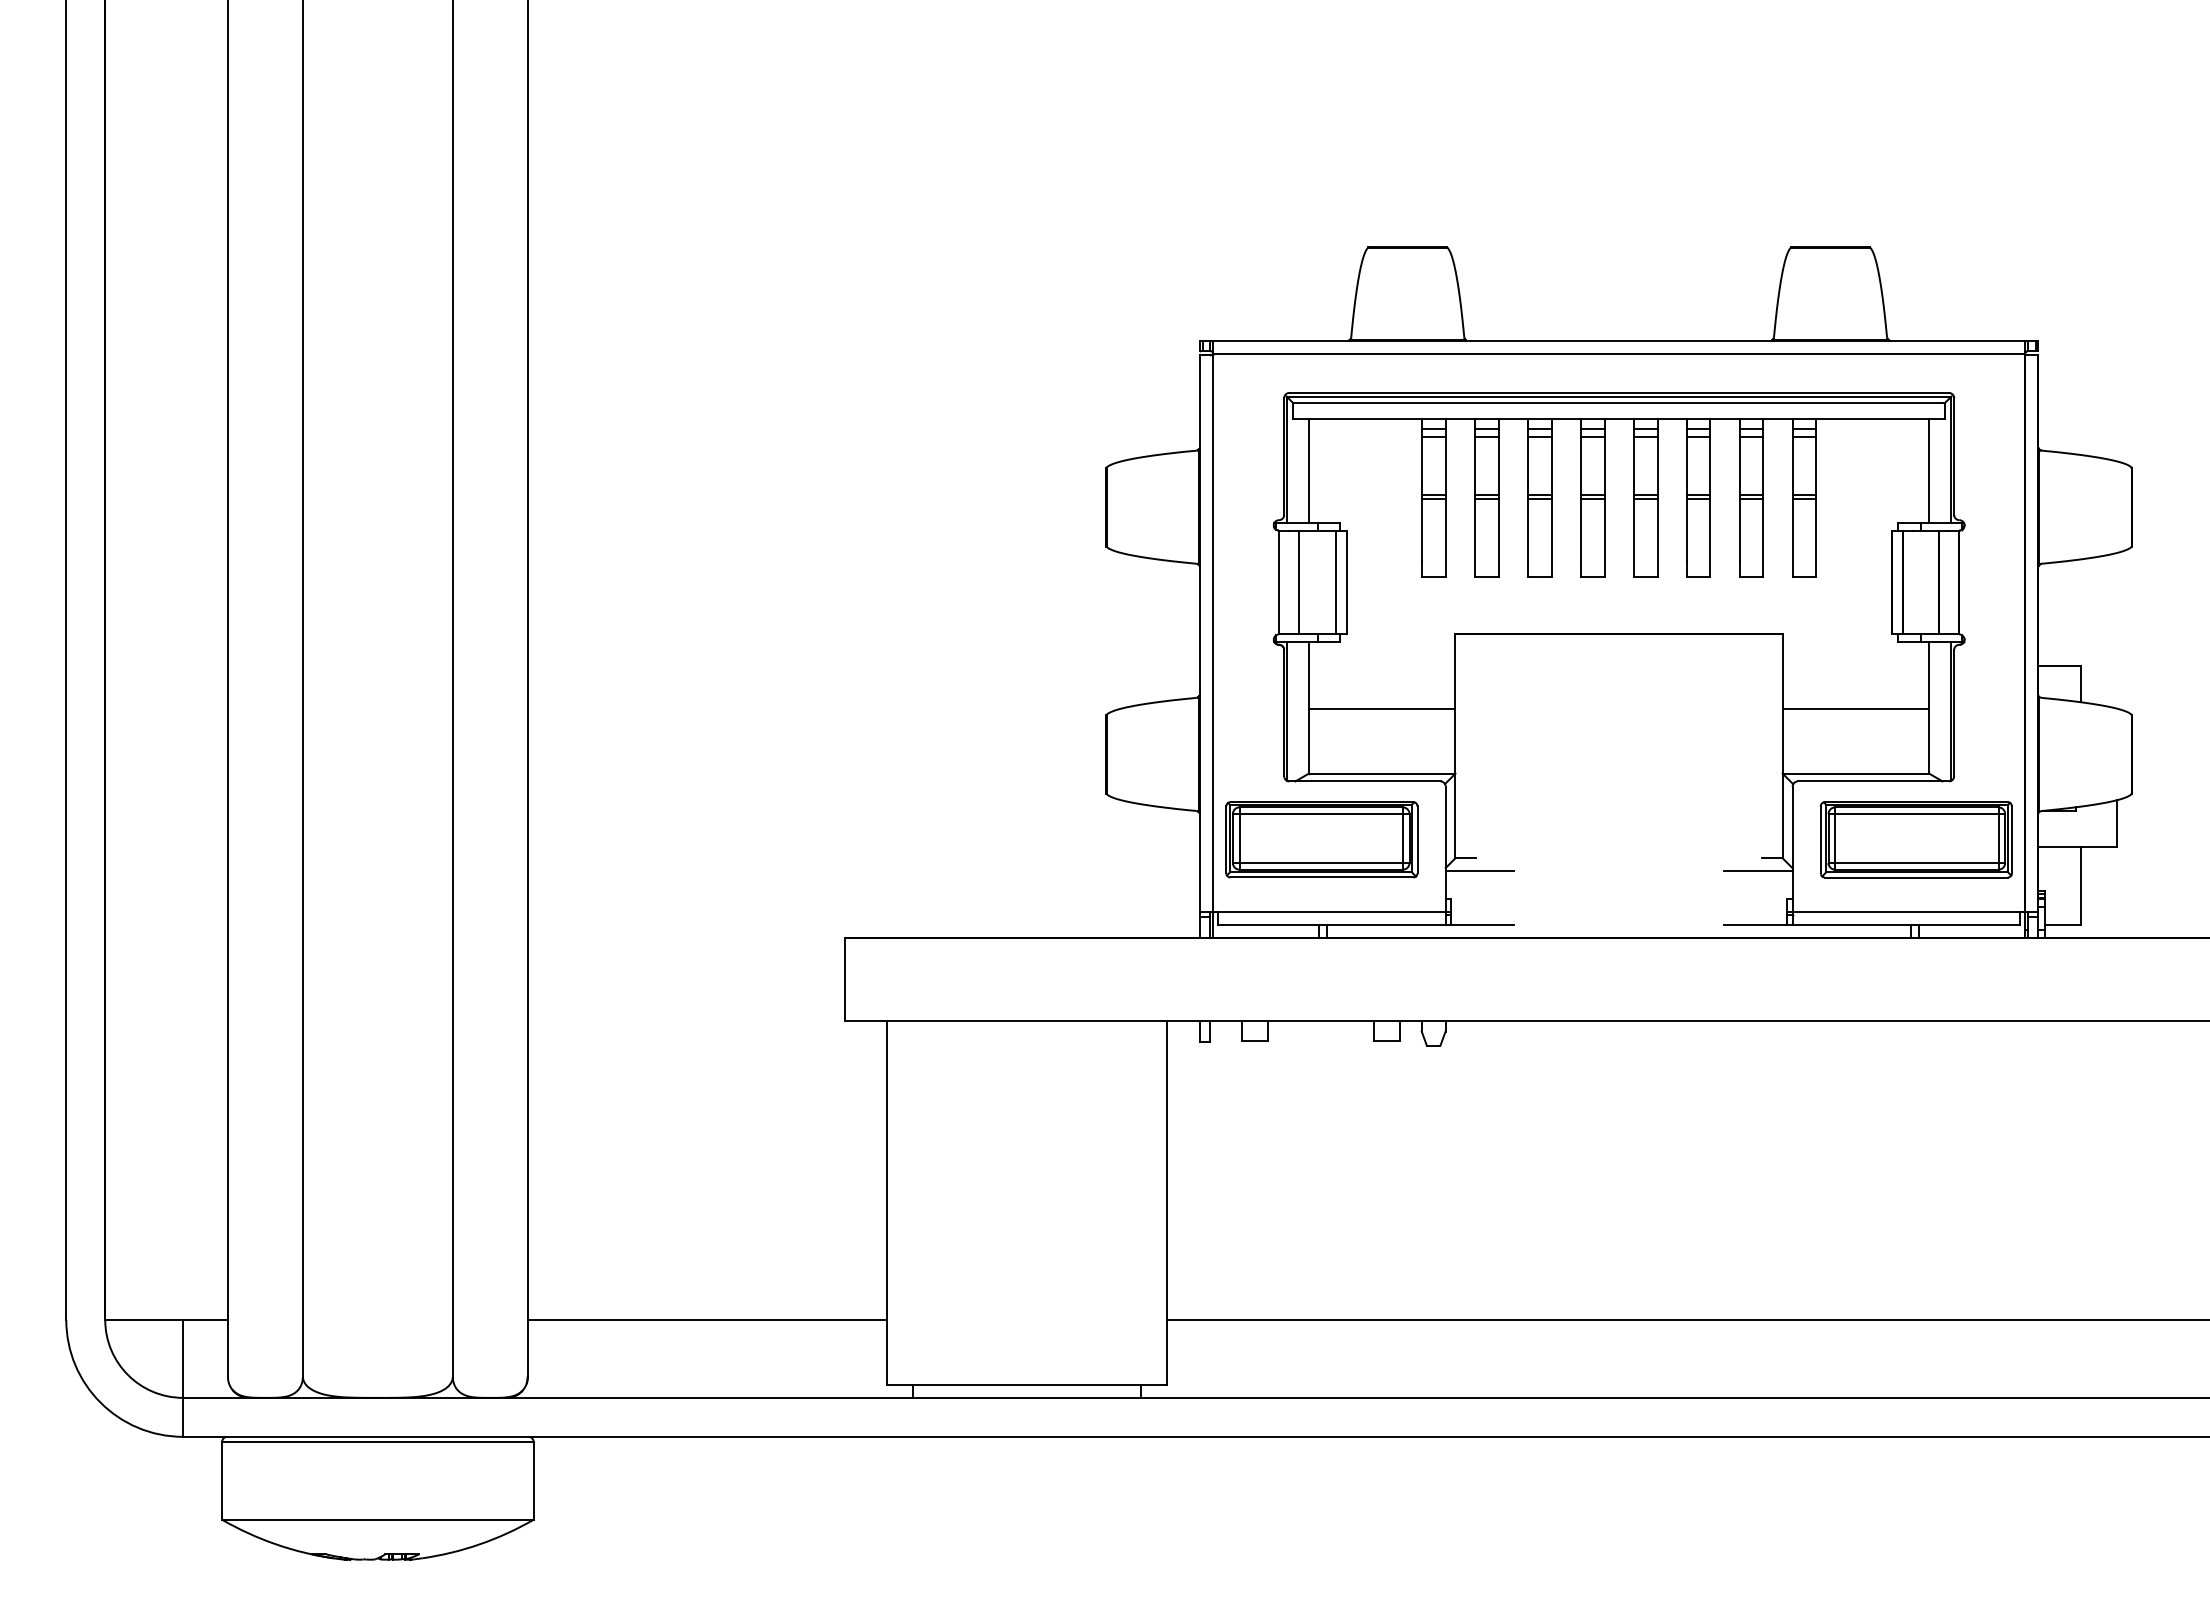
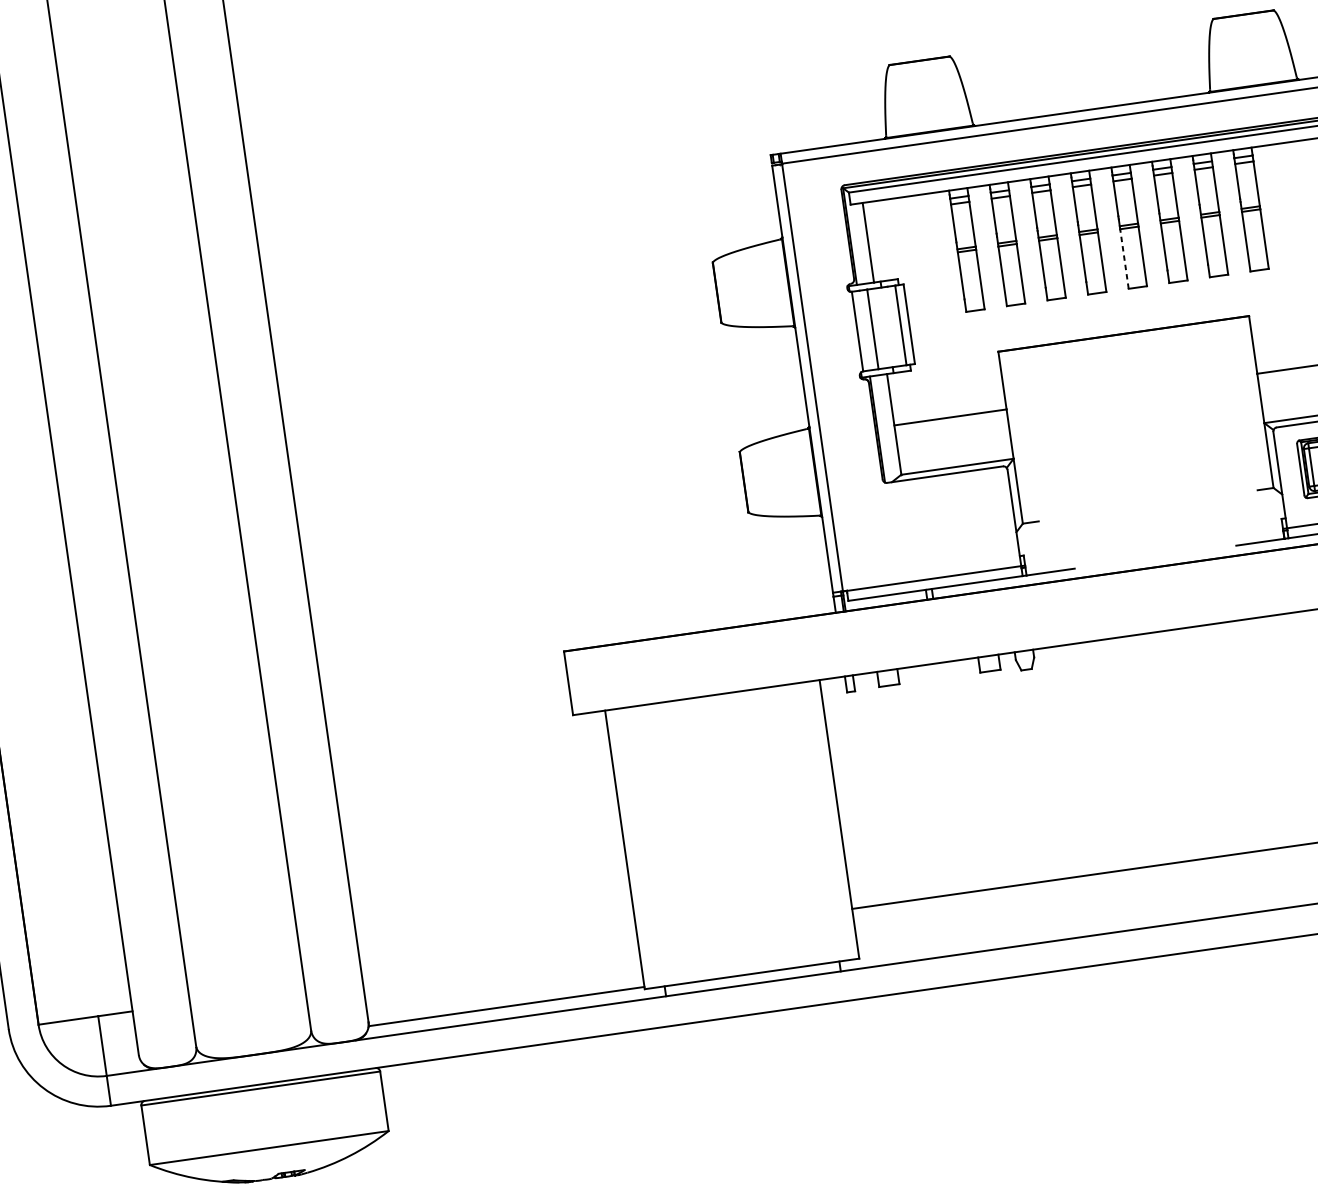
line: (1633, 538) -> (1124, 259), solid -> dashed
part: (1321, 839) -> (918, 523), removed
line: (1479, 871) -> (1042, 531), removed
line: (1758, 871) -> (1256, 500), removed
line: (707, 1319) -> (506, 1006), moved

